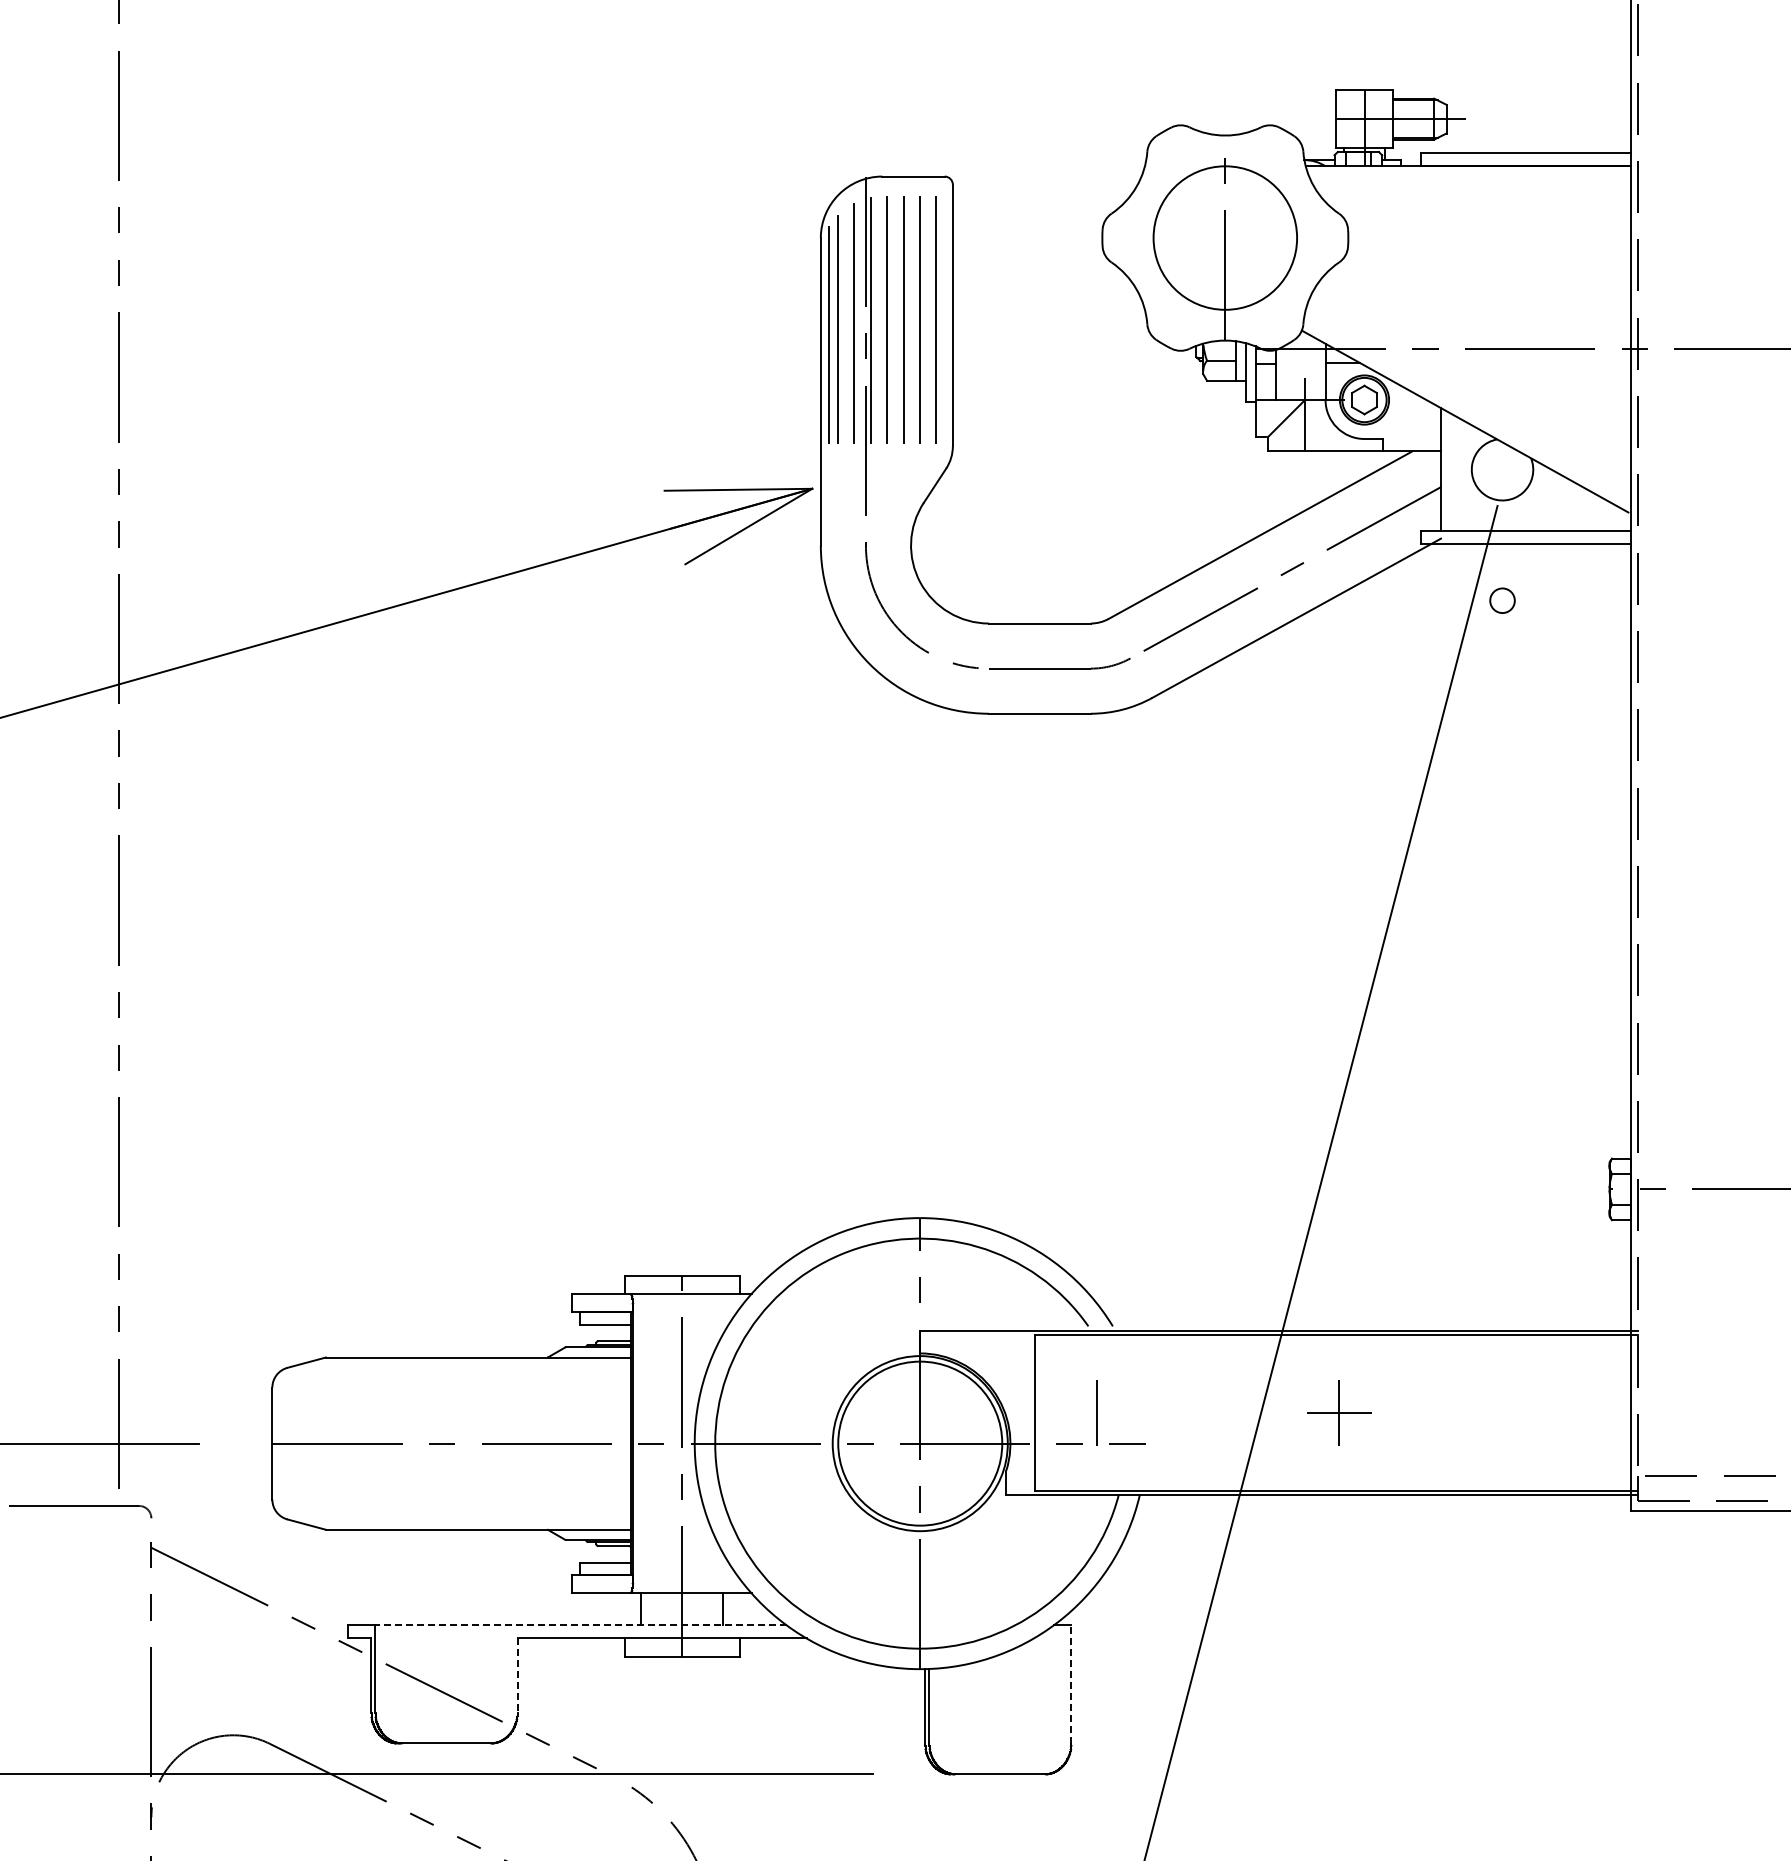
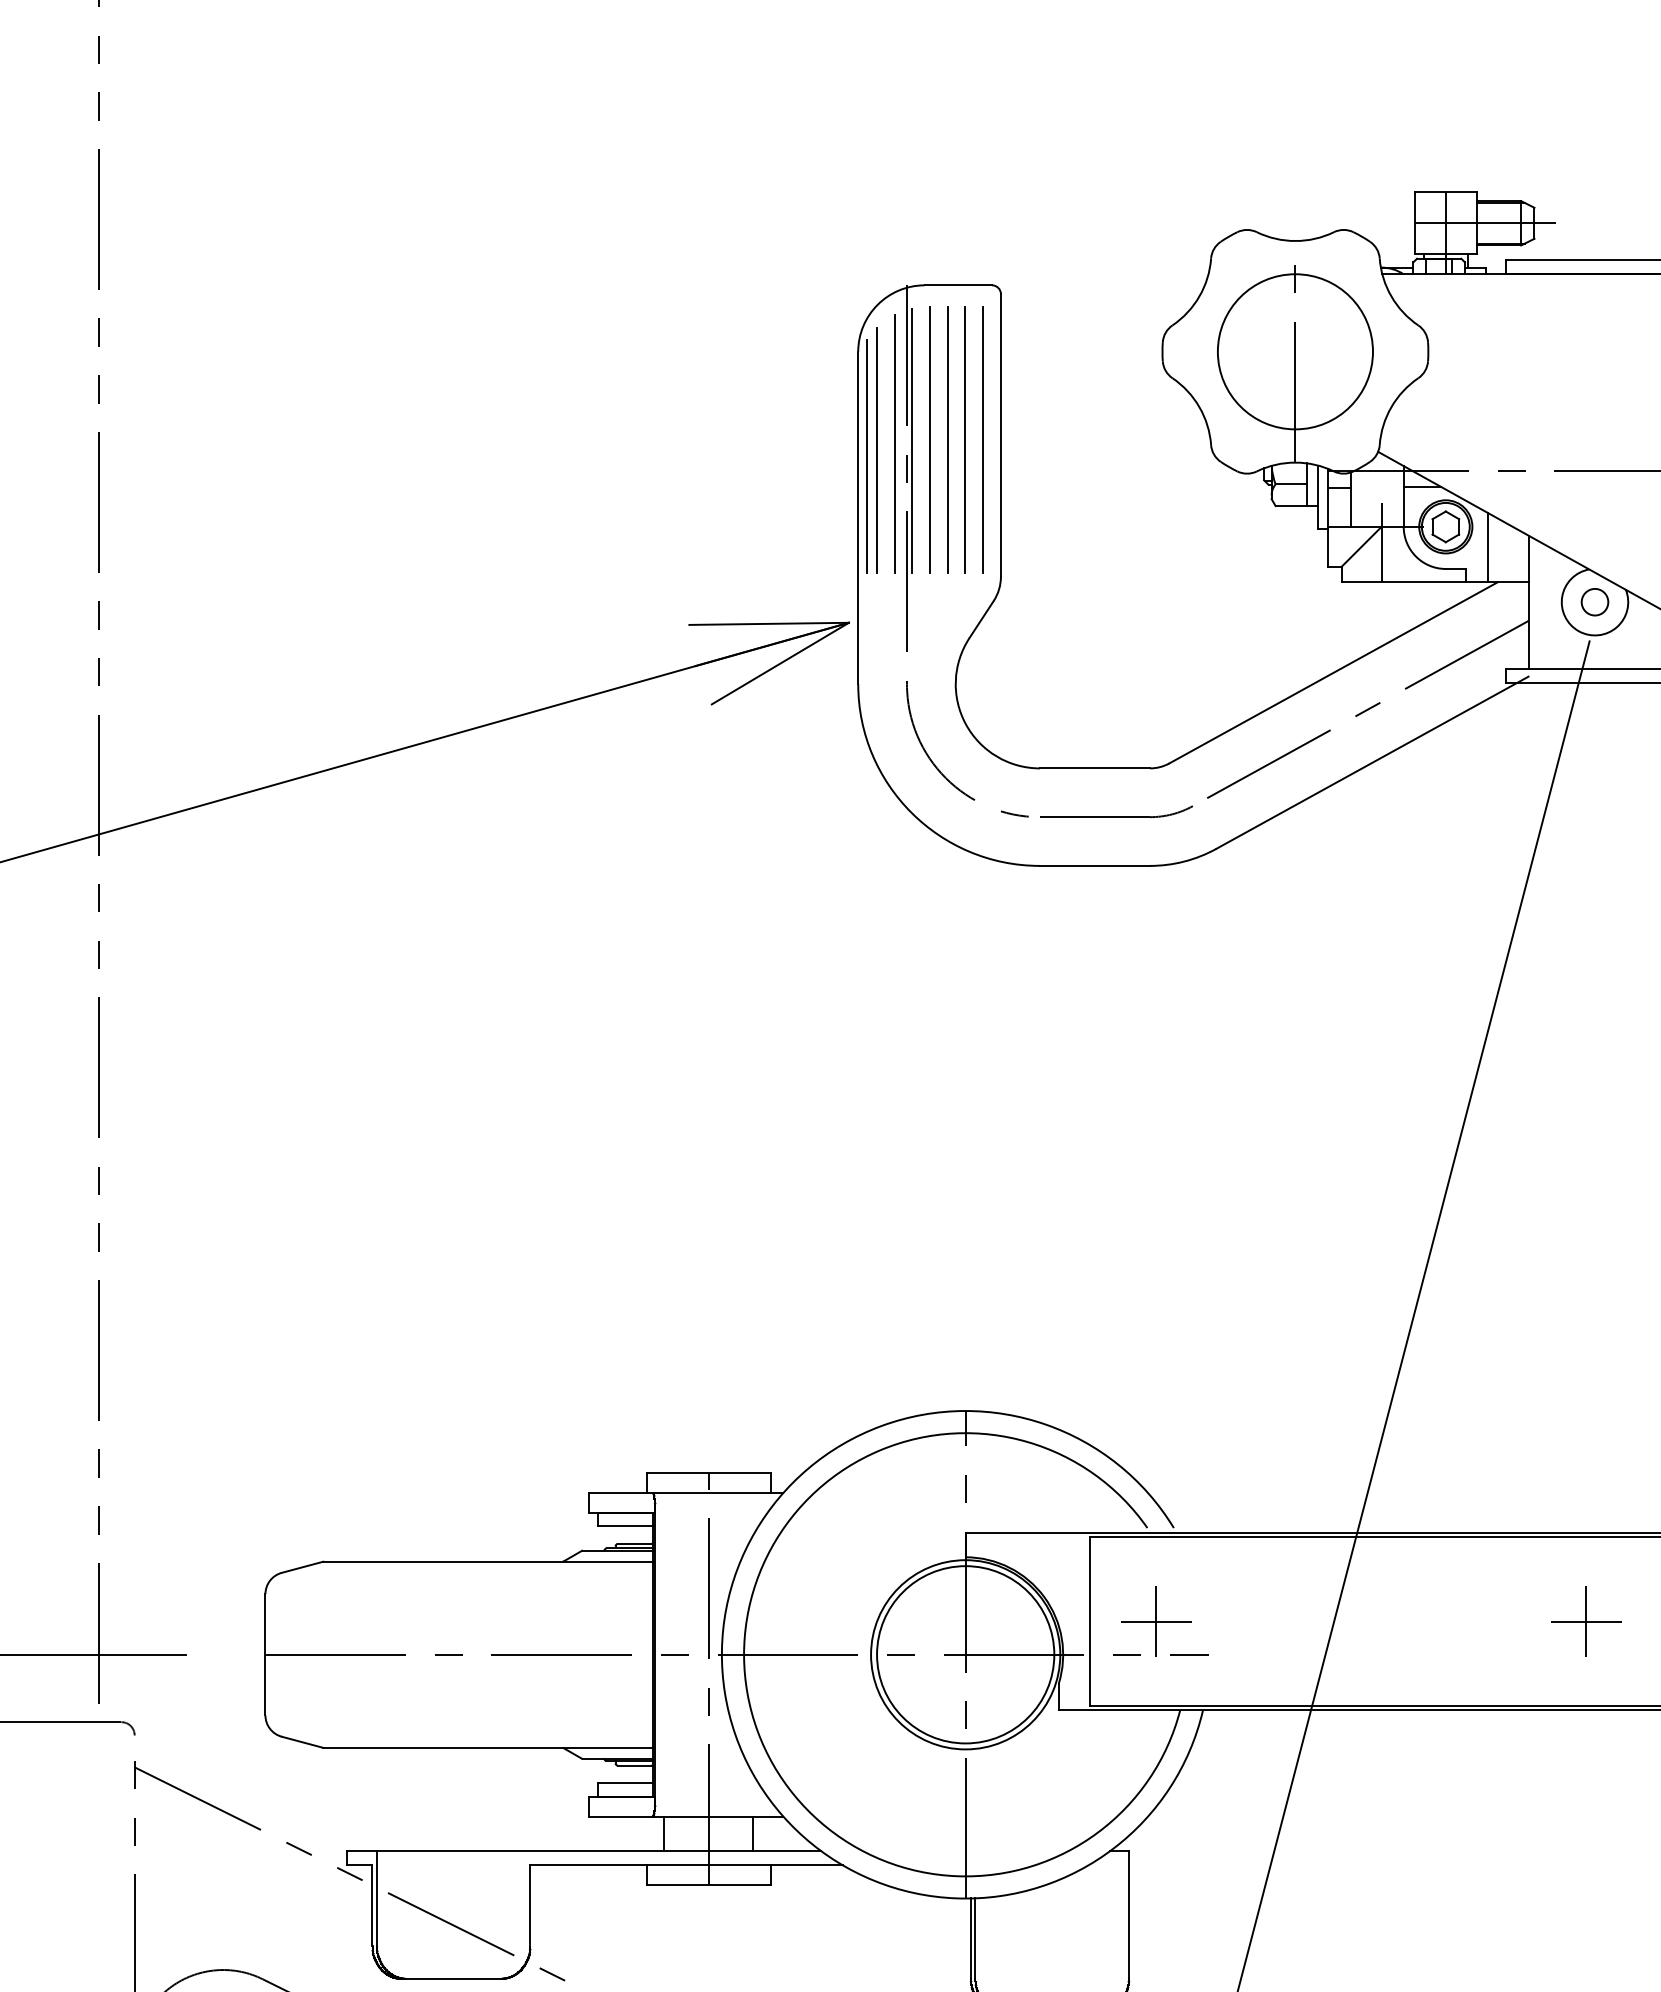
line: (1403, 419) -> (1487, 547), added
circle: (1502, 600) -> (1594, 601), moved
line: (1096, 1412) -> (1156, 1621), added
part: (1339, 1412) -> (1586, 1621), moved
line: (581, 1625) -> (599, 1851), dashed -> solid
line: (517, 1674) -> (530, 1904), dashed -> solid
line: (1071, 1683) -> (1129, 1914), dashed -> solid

